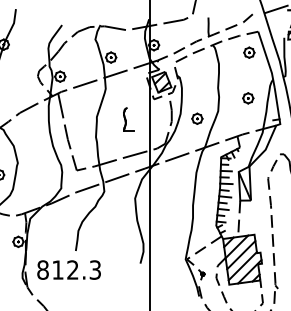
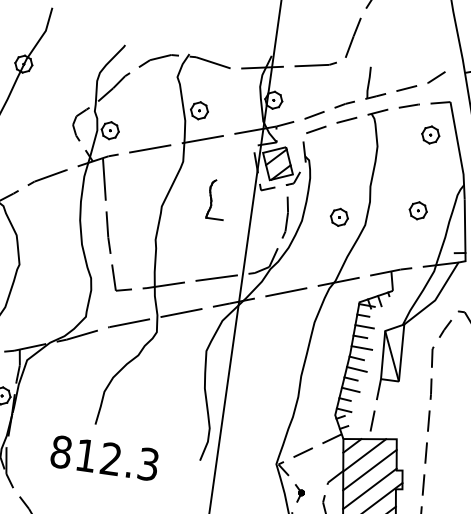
part: (197, 118) -> (339, 216), moved
part: (128, 119) -> (216, 199), moved
text: (68, 269) -> (103, 457), moved

